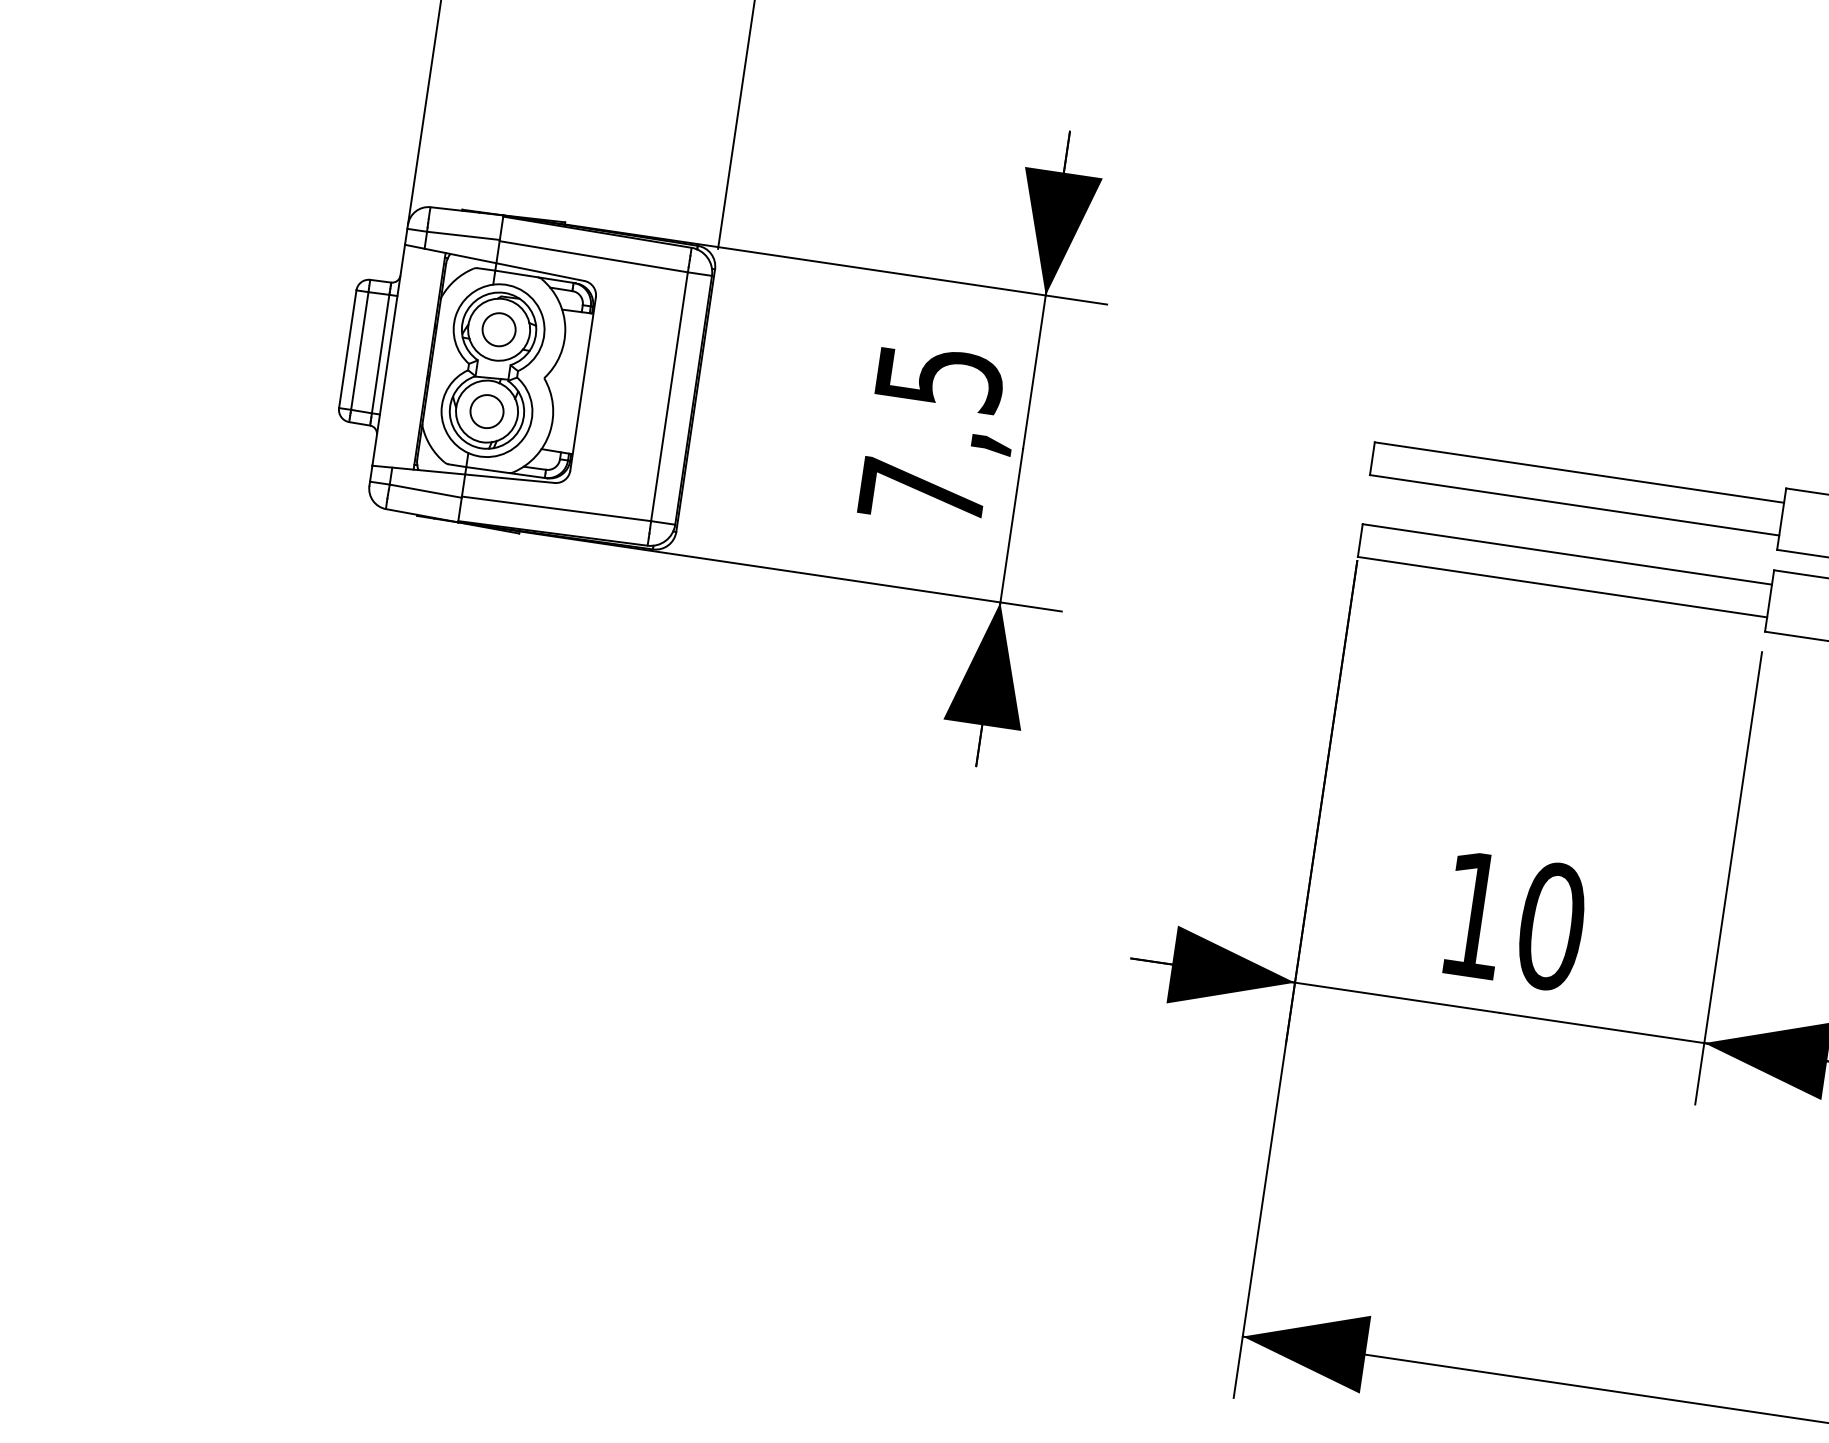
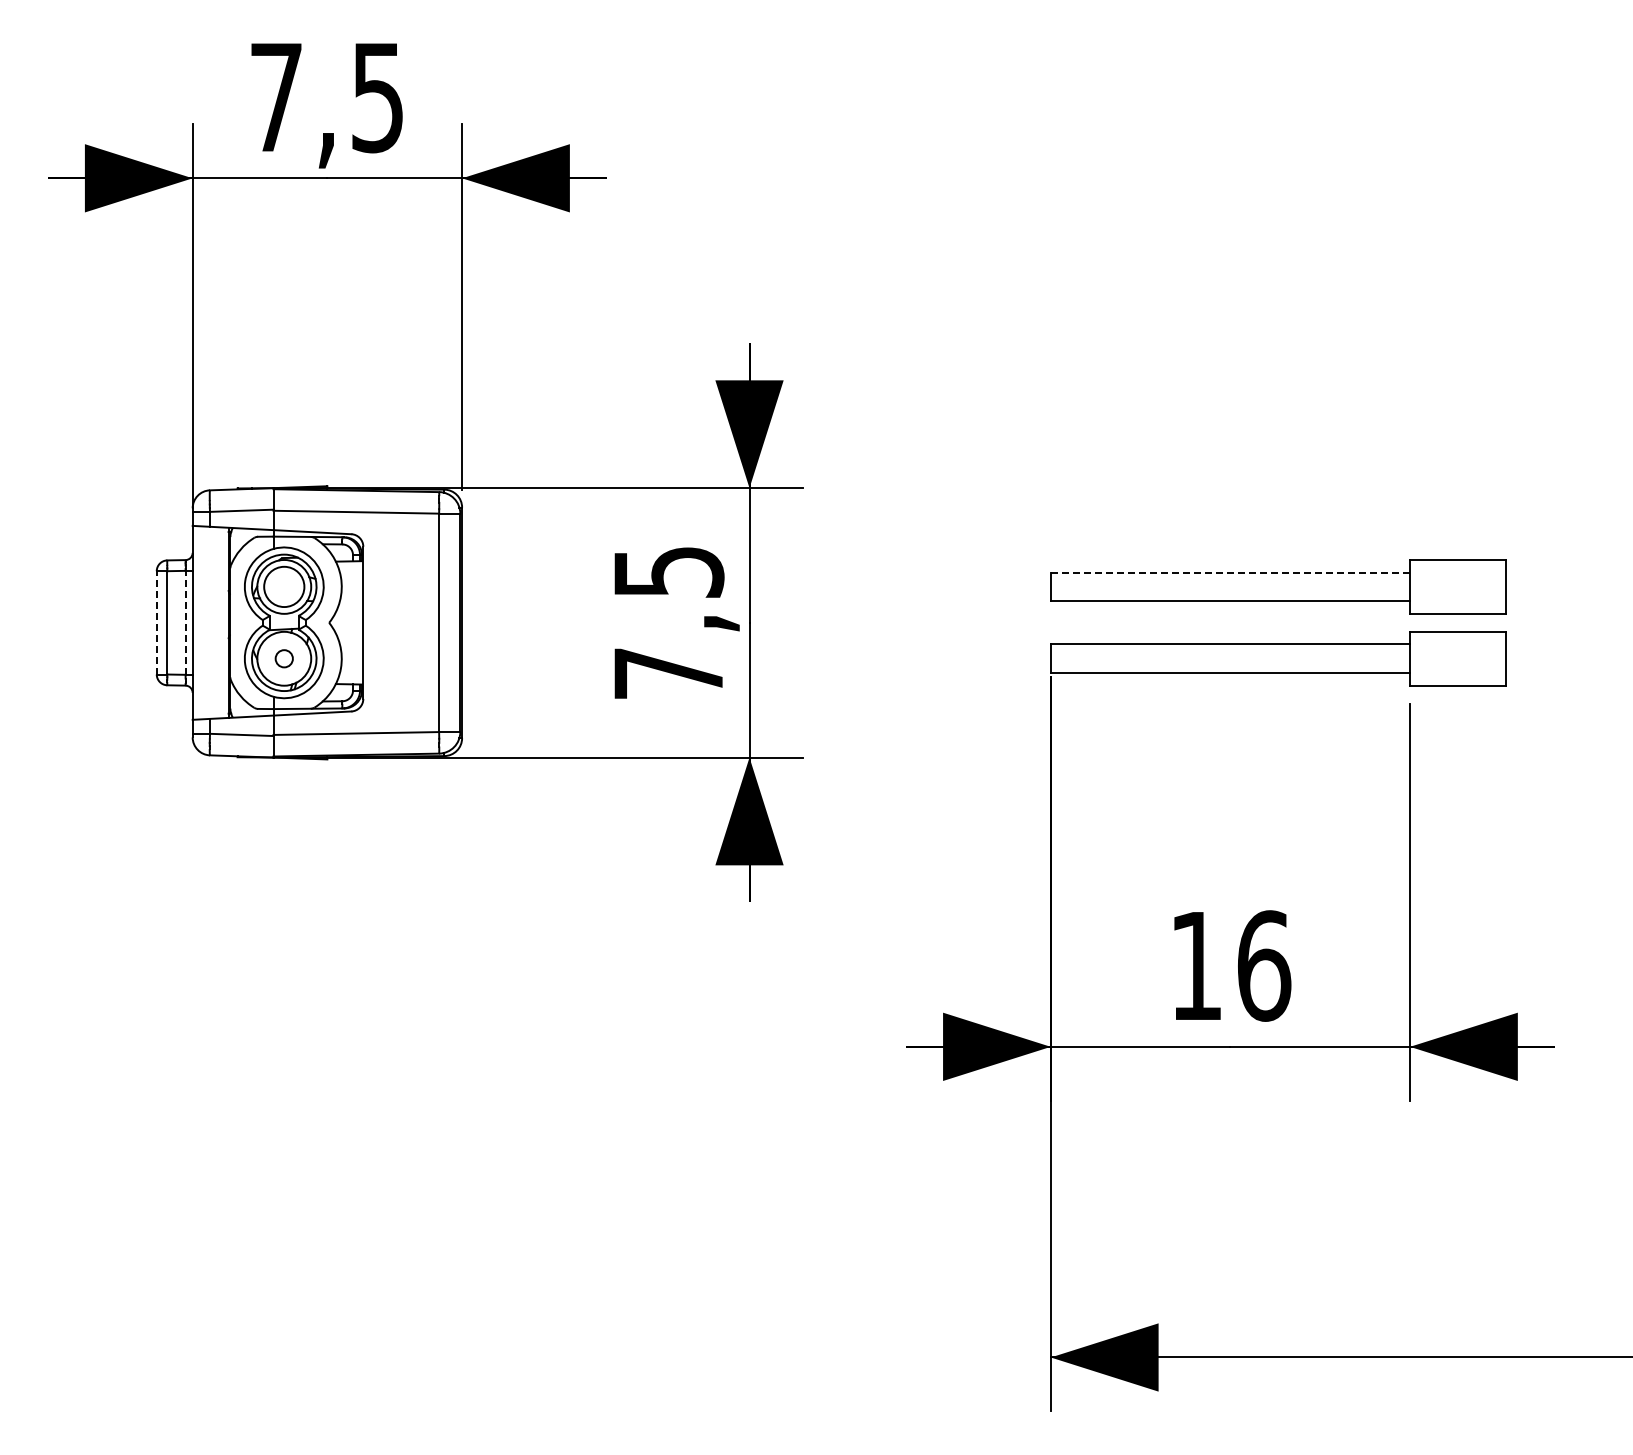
circle: (498, 329) -> (283, 586), size x1.4
line: (347, 348) -> (156, 622), solid -> dashed
line: (380, 353) -> (185, 622), solid -> dashed
circle: (486, 411) -> (283, 658), size x0.6
line: (1579, 472) -> (1230, 572), solid -> dashed
text: (1552, 925) -> (1264, 965), 10 -> 16

